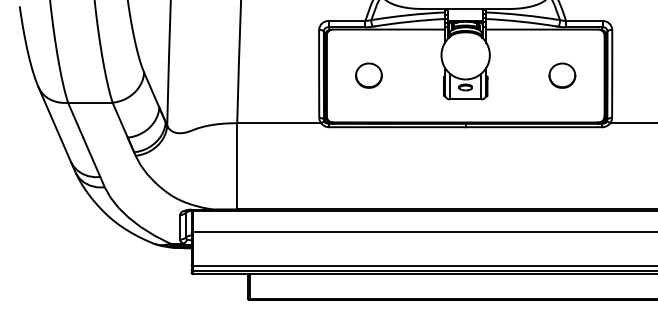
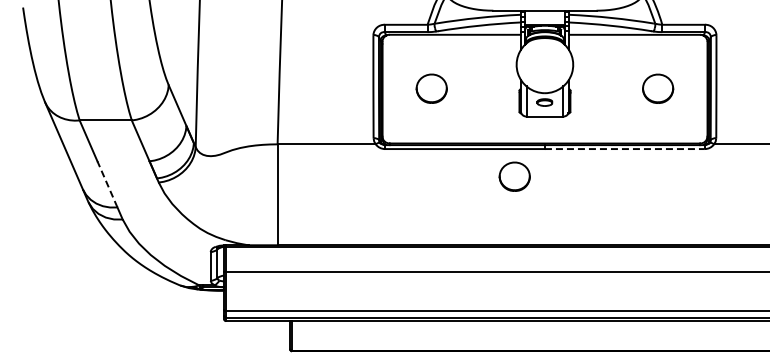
line: (533, 127) -> (624, 149), solid -> dashed
part: (439, 150) -> (514, 176), added
line: (91, 156) -> (107, 183), solid -> dashed

